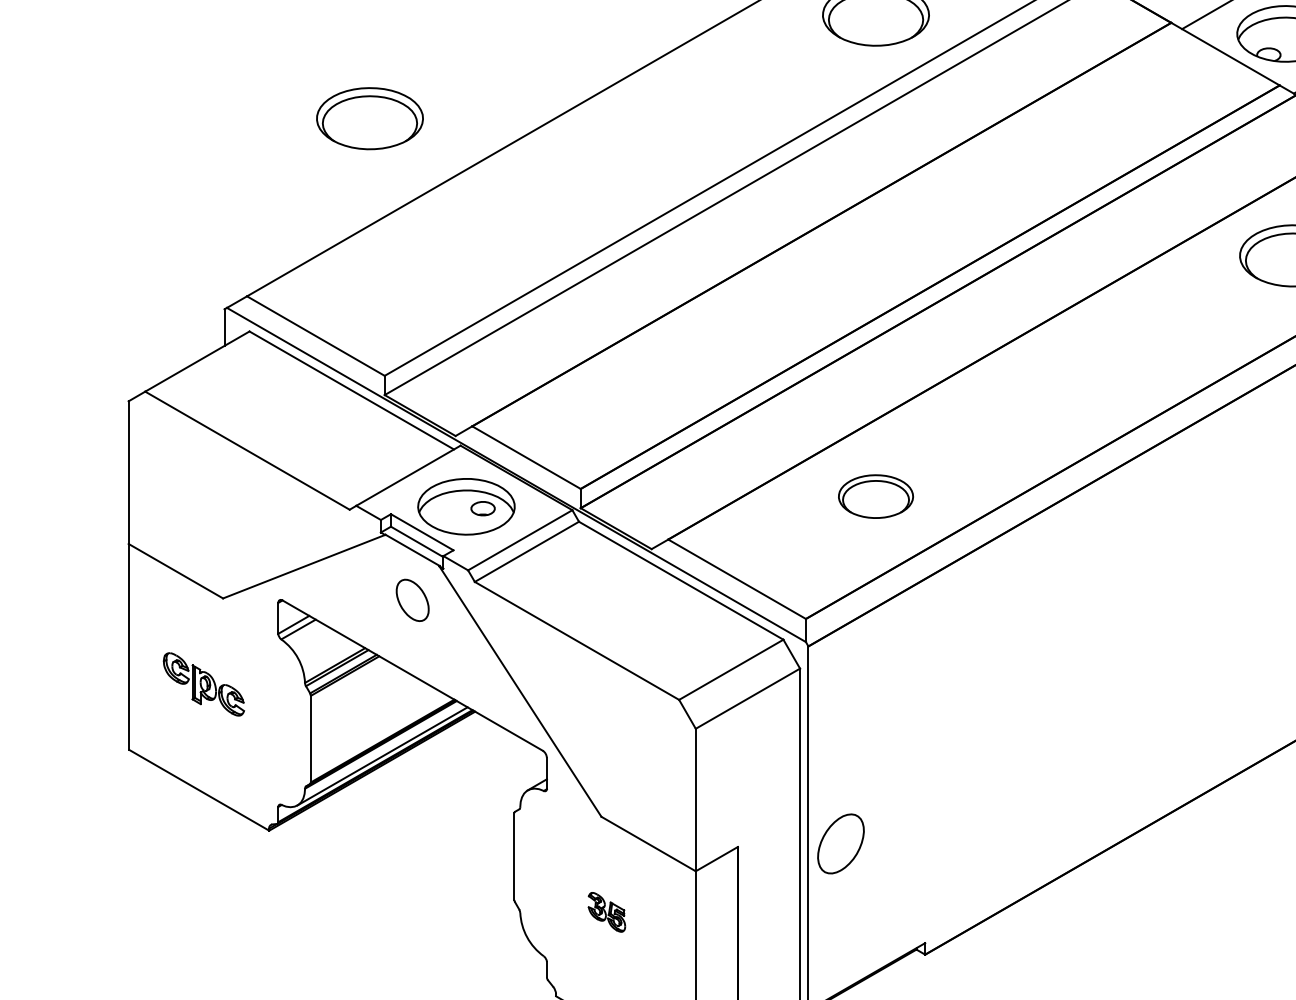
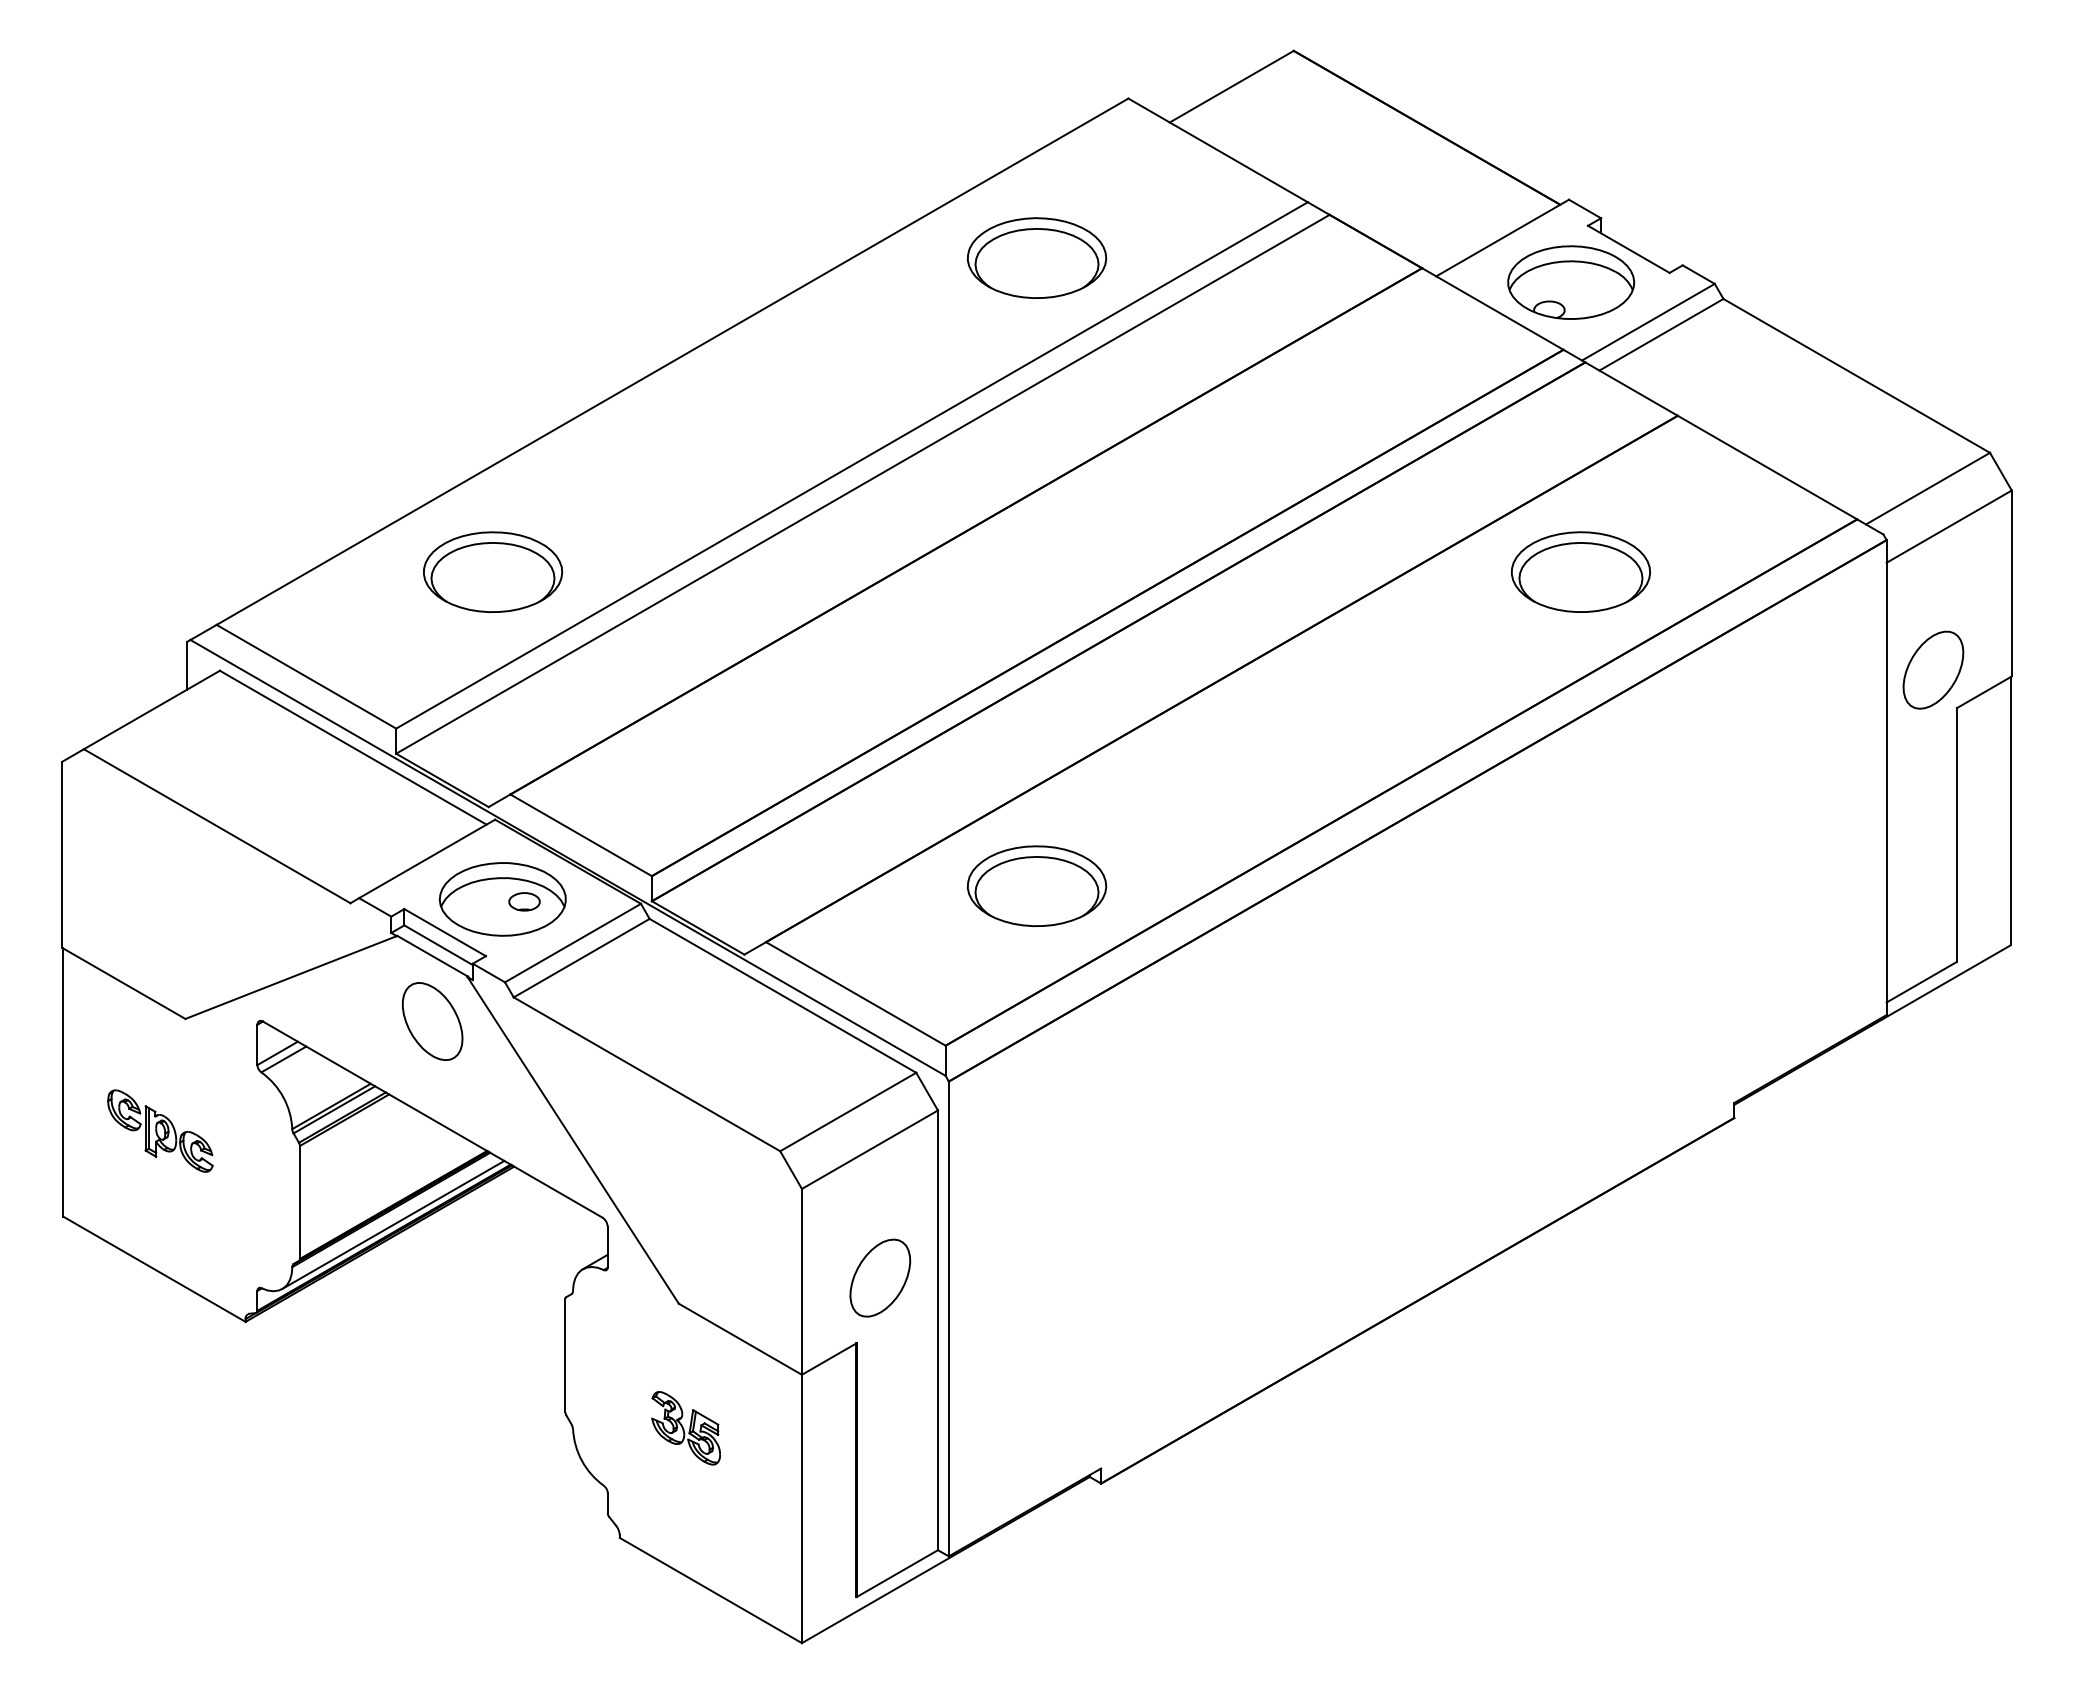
part: (370, 118) -> (493, 571), moved
part: (875, 496) -> (1036, 885), size x1.43
part: (412, 600) -> (432, 1021), size x1.43
part: (841, 843) -> (880, 1277), moved
part: (606, 912) -> (685, 1428), size x1.43

